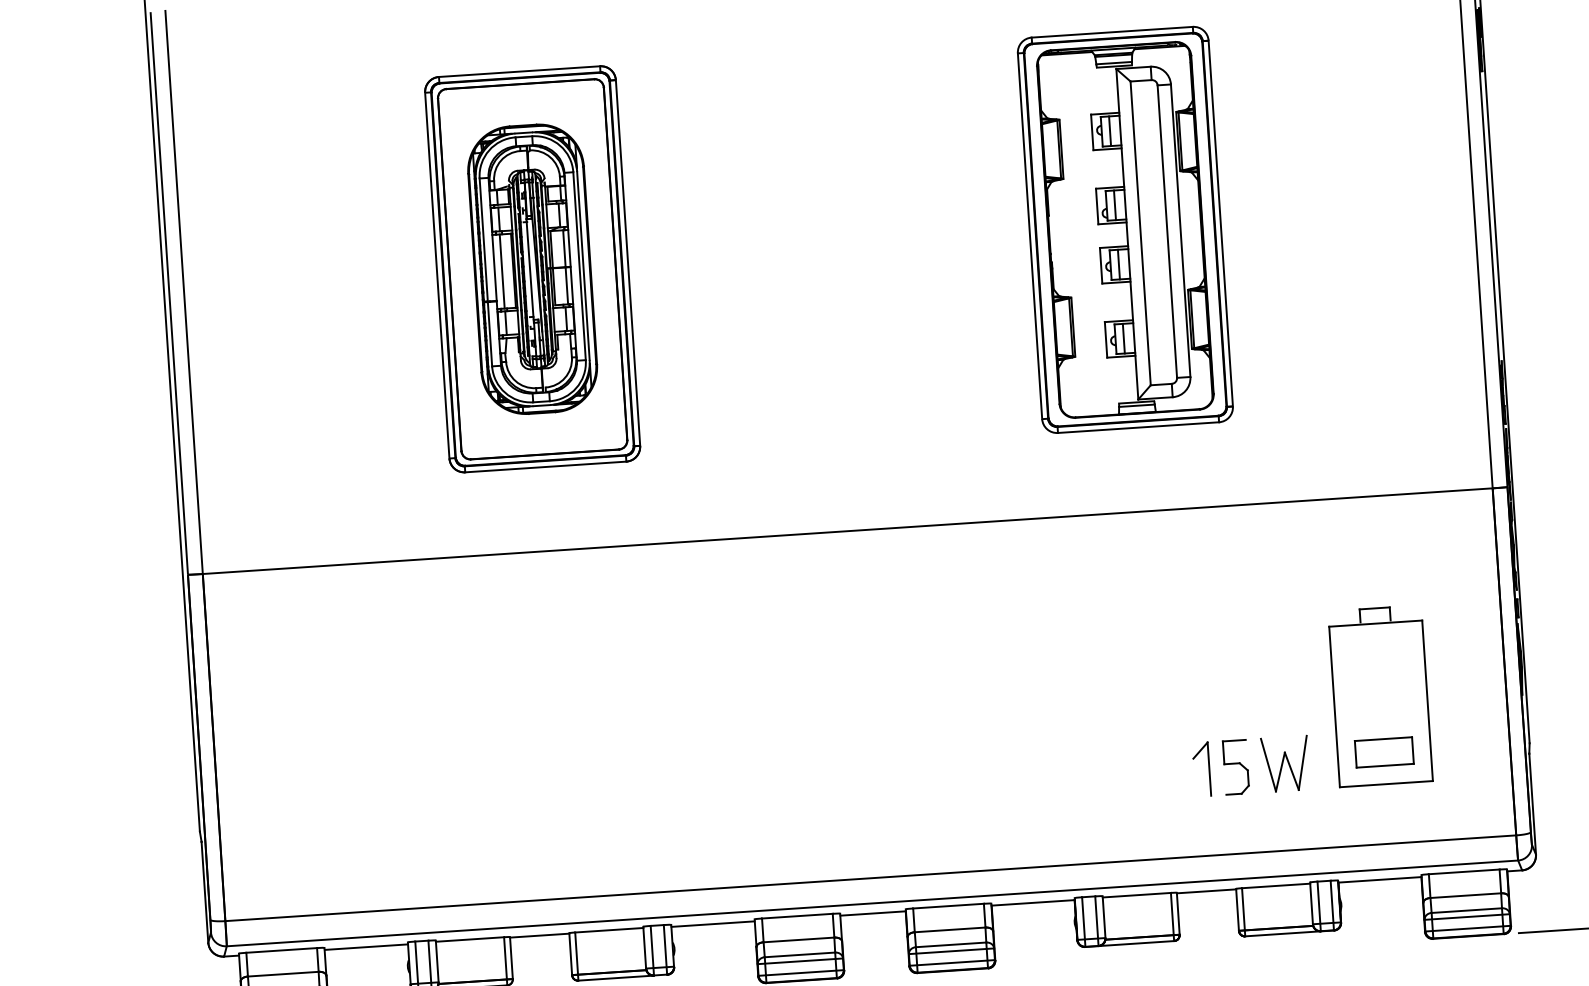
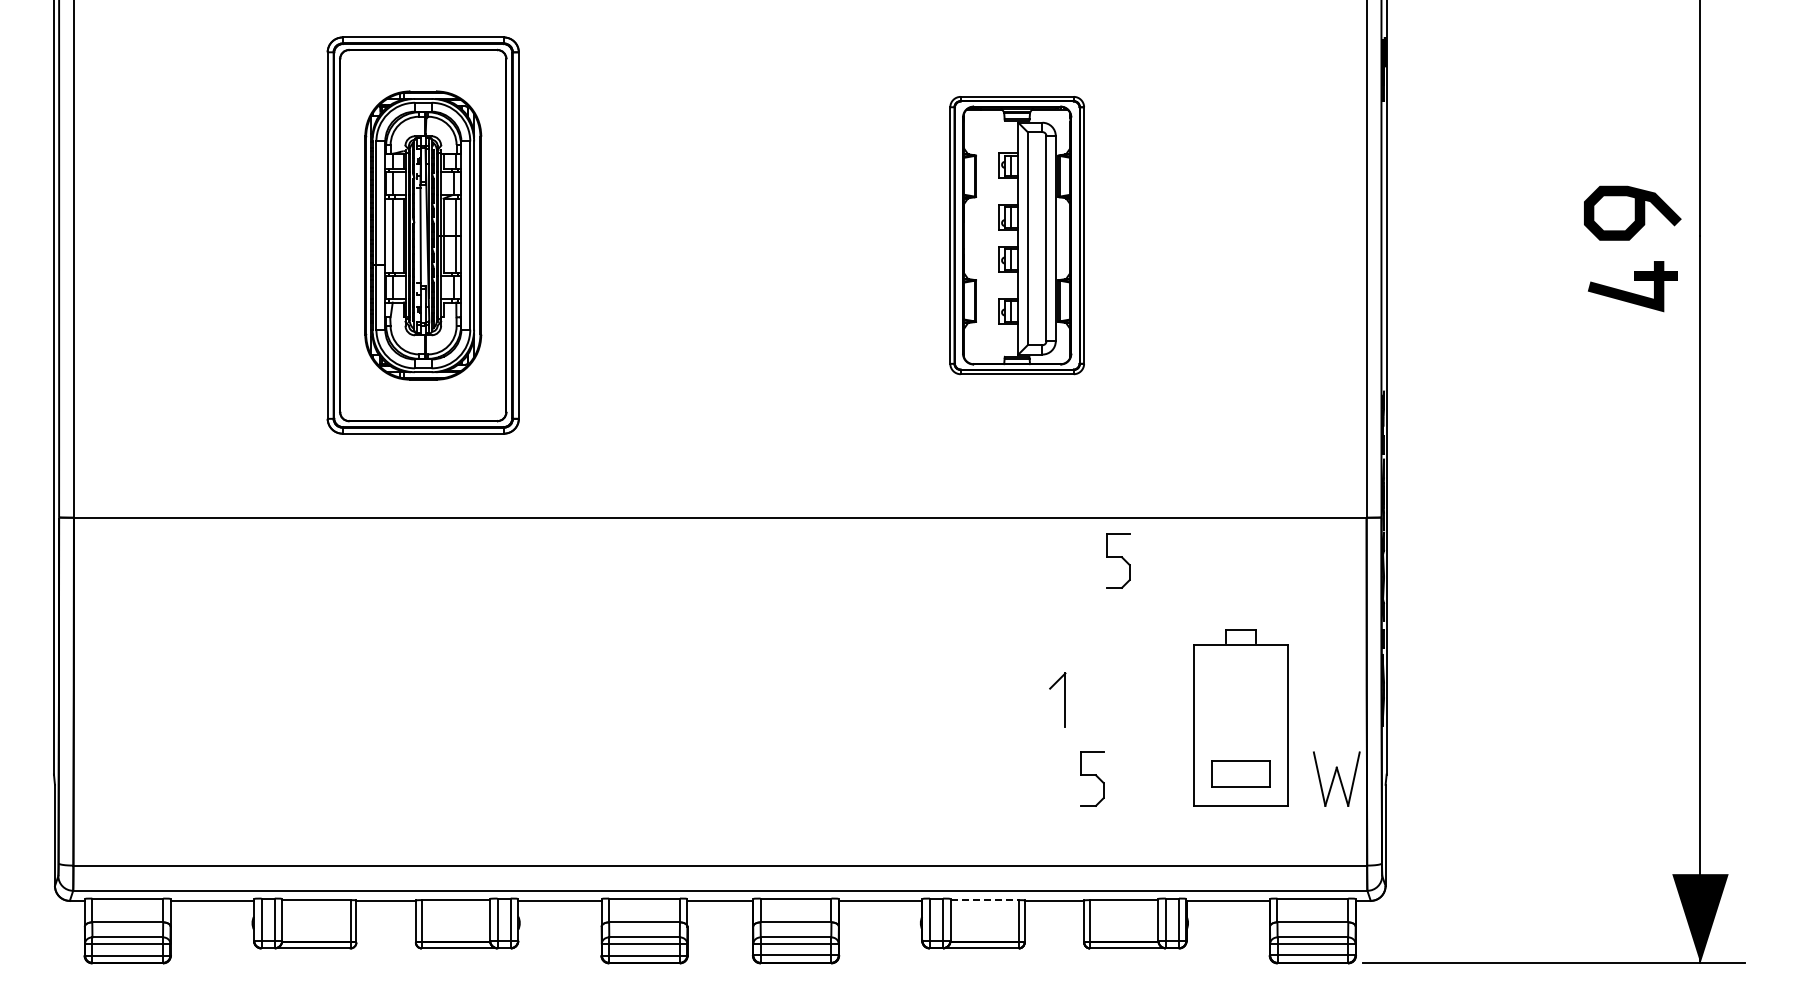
part: (1124, 229) -> (1016, 235), size x0.7
part: (1247, 547) -> (1118, 560), added
part: (1285, 763) -> (1336, 778), moved
part: (1208, 768) -> (1064, 699), moved
line: (1137, 895) -> (985, 900), solid -> dashed

